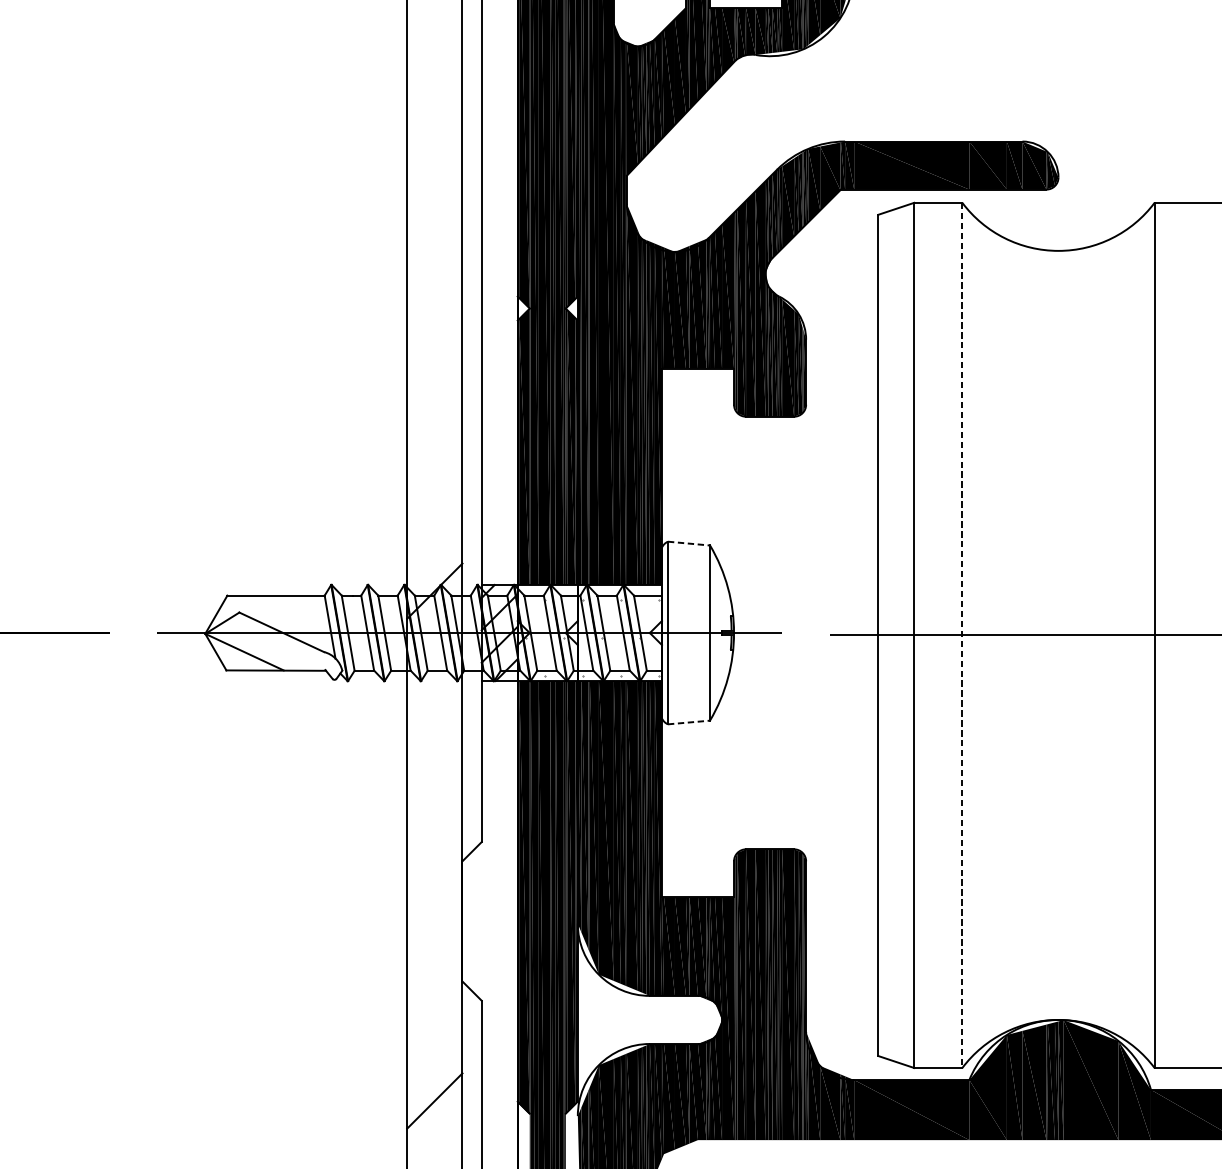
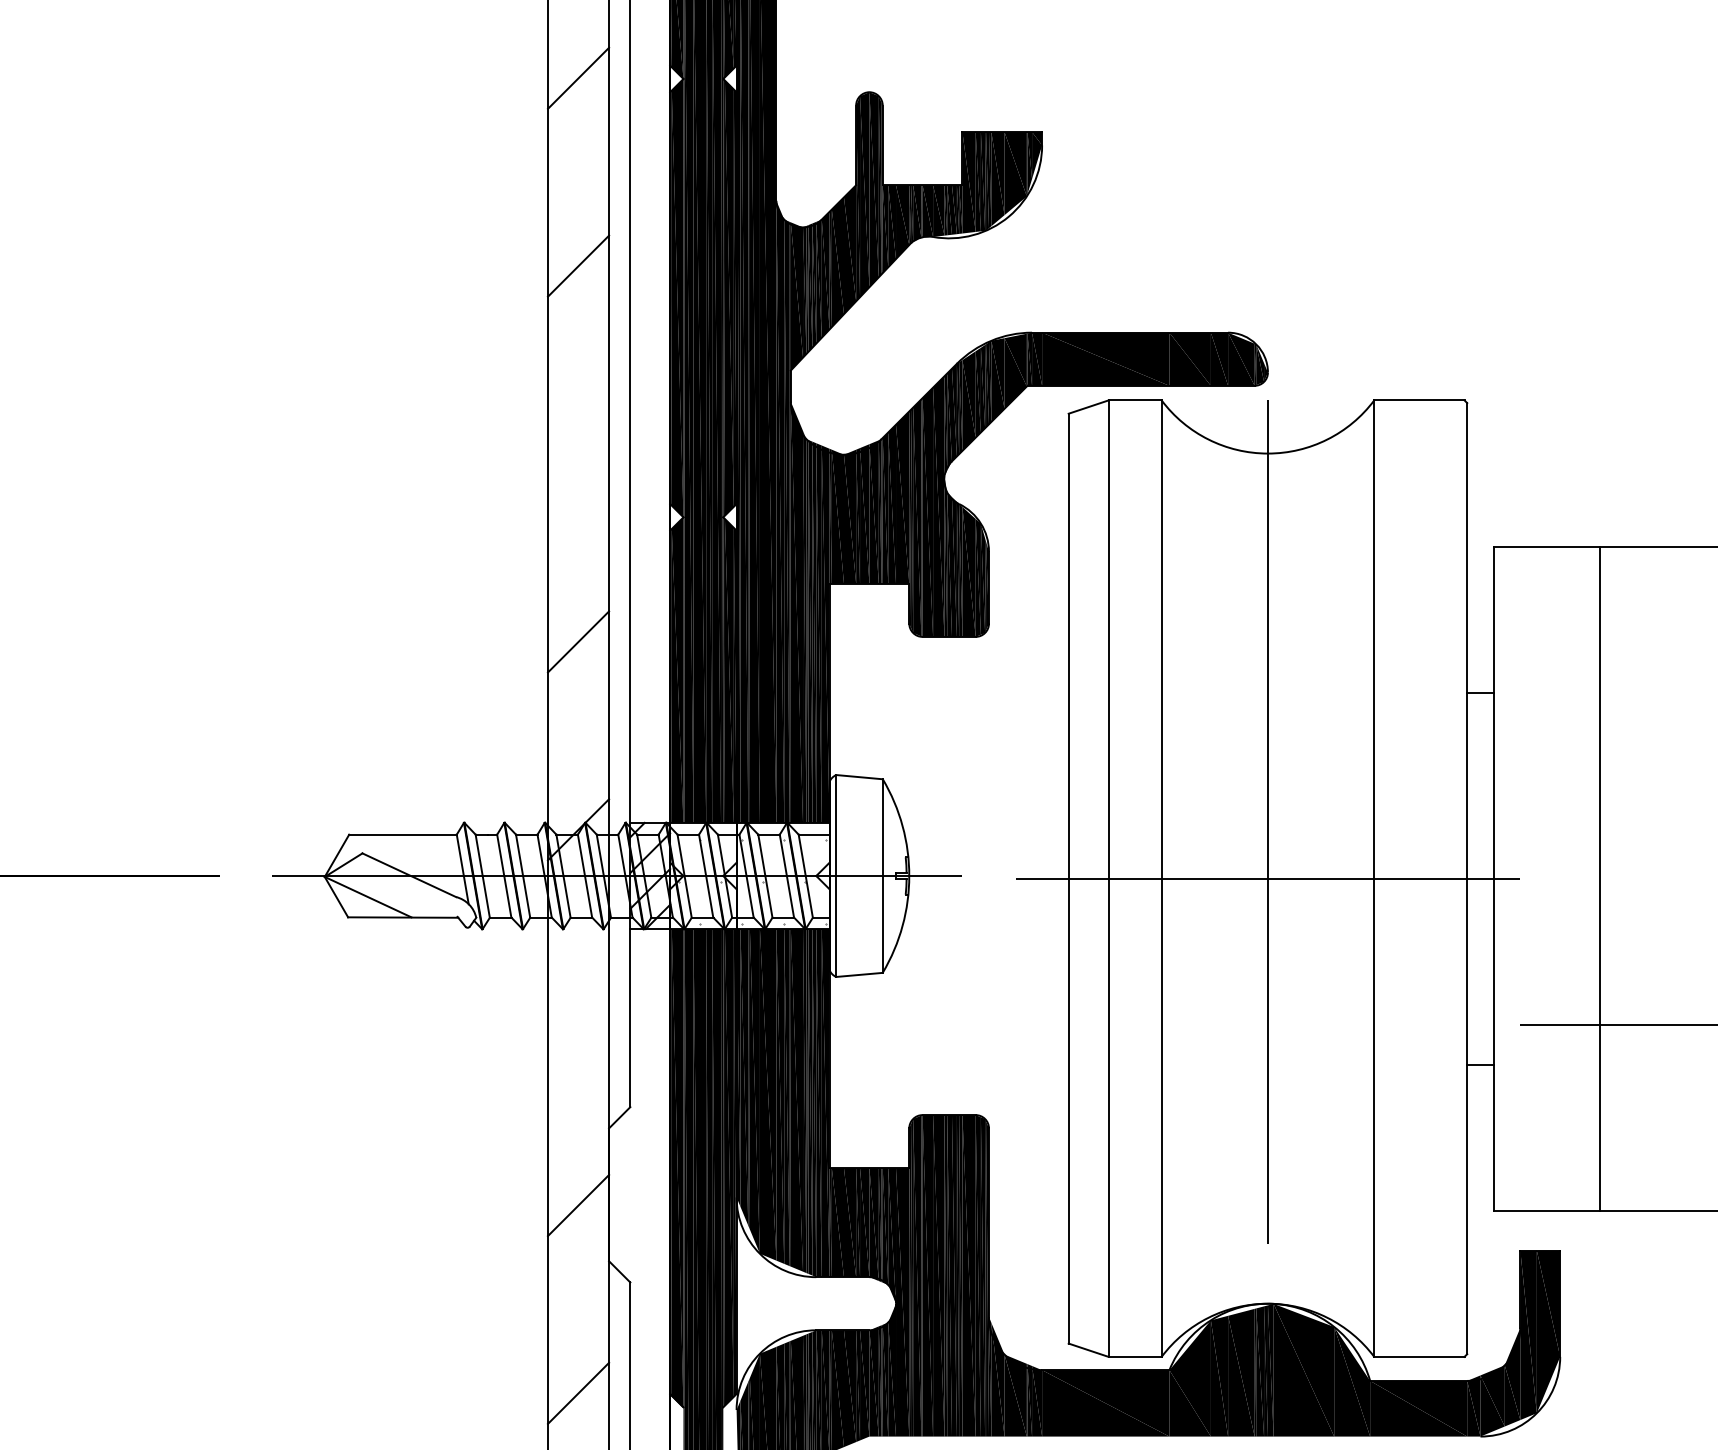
line: (434, 80) -> (578, 265), added
line: (434, 420) -> (578, 641), added
line: (689, 543) -> (860, 777), dashed -> solid
line: (1058, 635) -> (1267, 878), added
line: (962, 636) -> (1161, 879), dashed -> solid
line: (689, 722) -> (859, 974), dashed -> solid
line: (434, 931) -> (578, 1205), added

